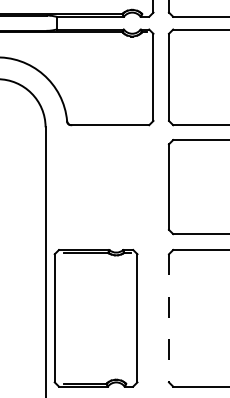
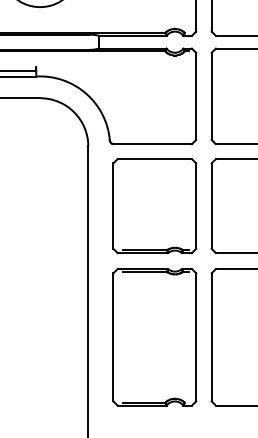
part: (111, 187) -> (154, 206), added
part: (95, 318) -> (154, 337), moved
line: (168, 318) -> (211, 337), dashed -> solid

